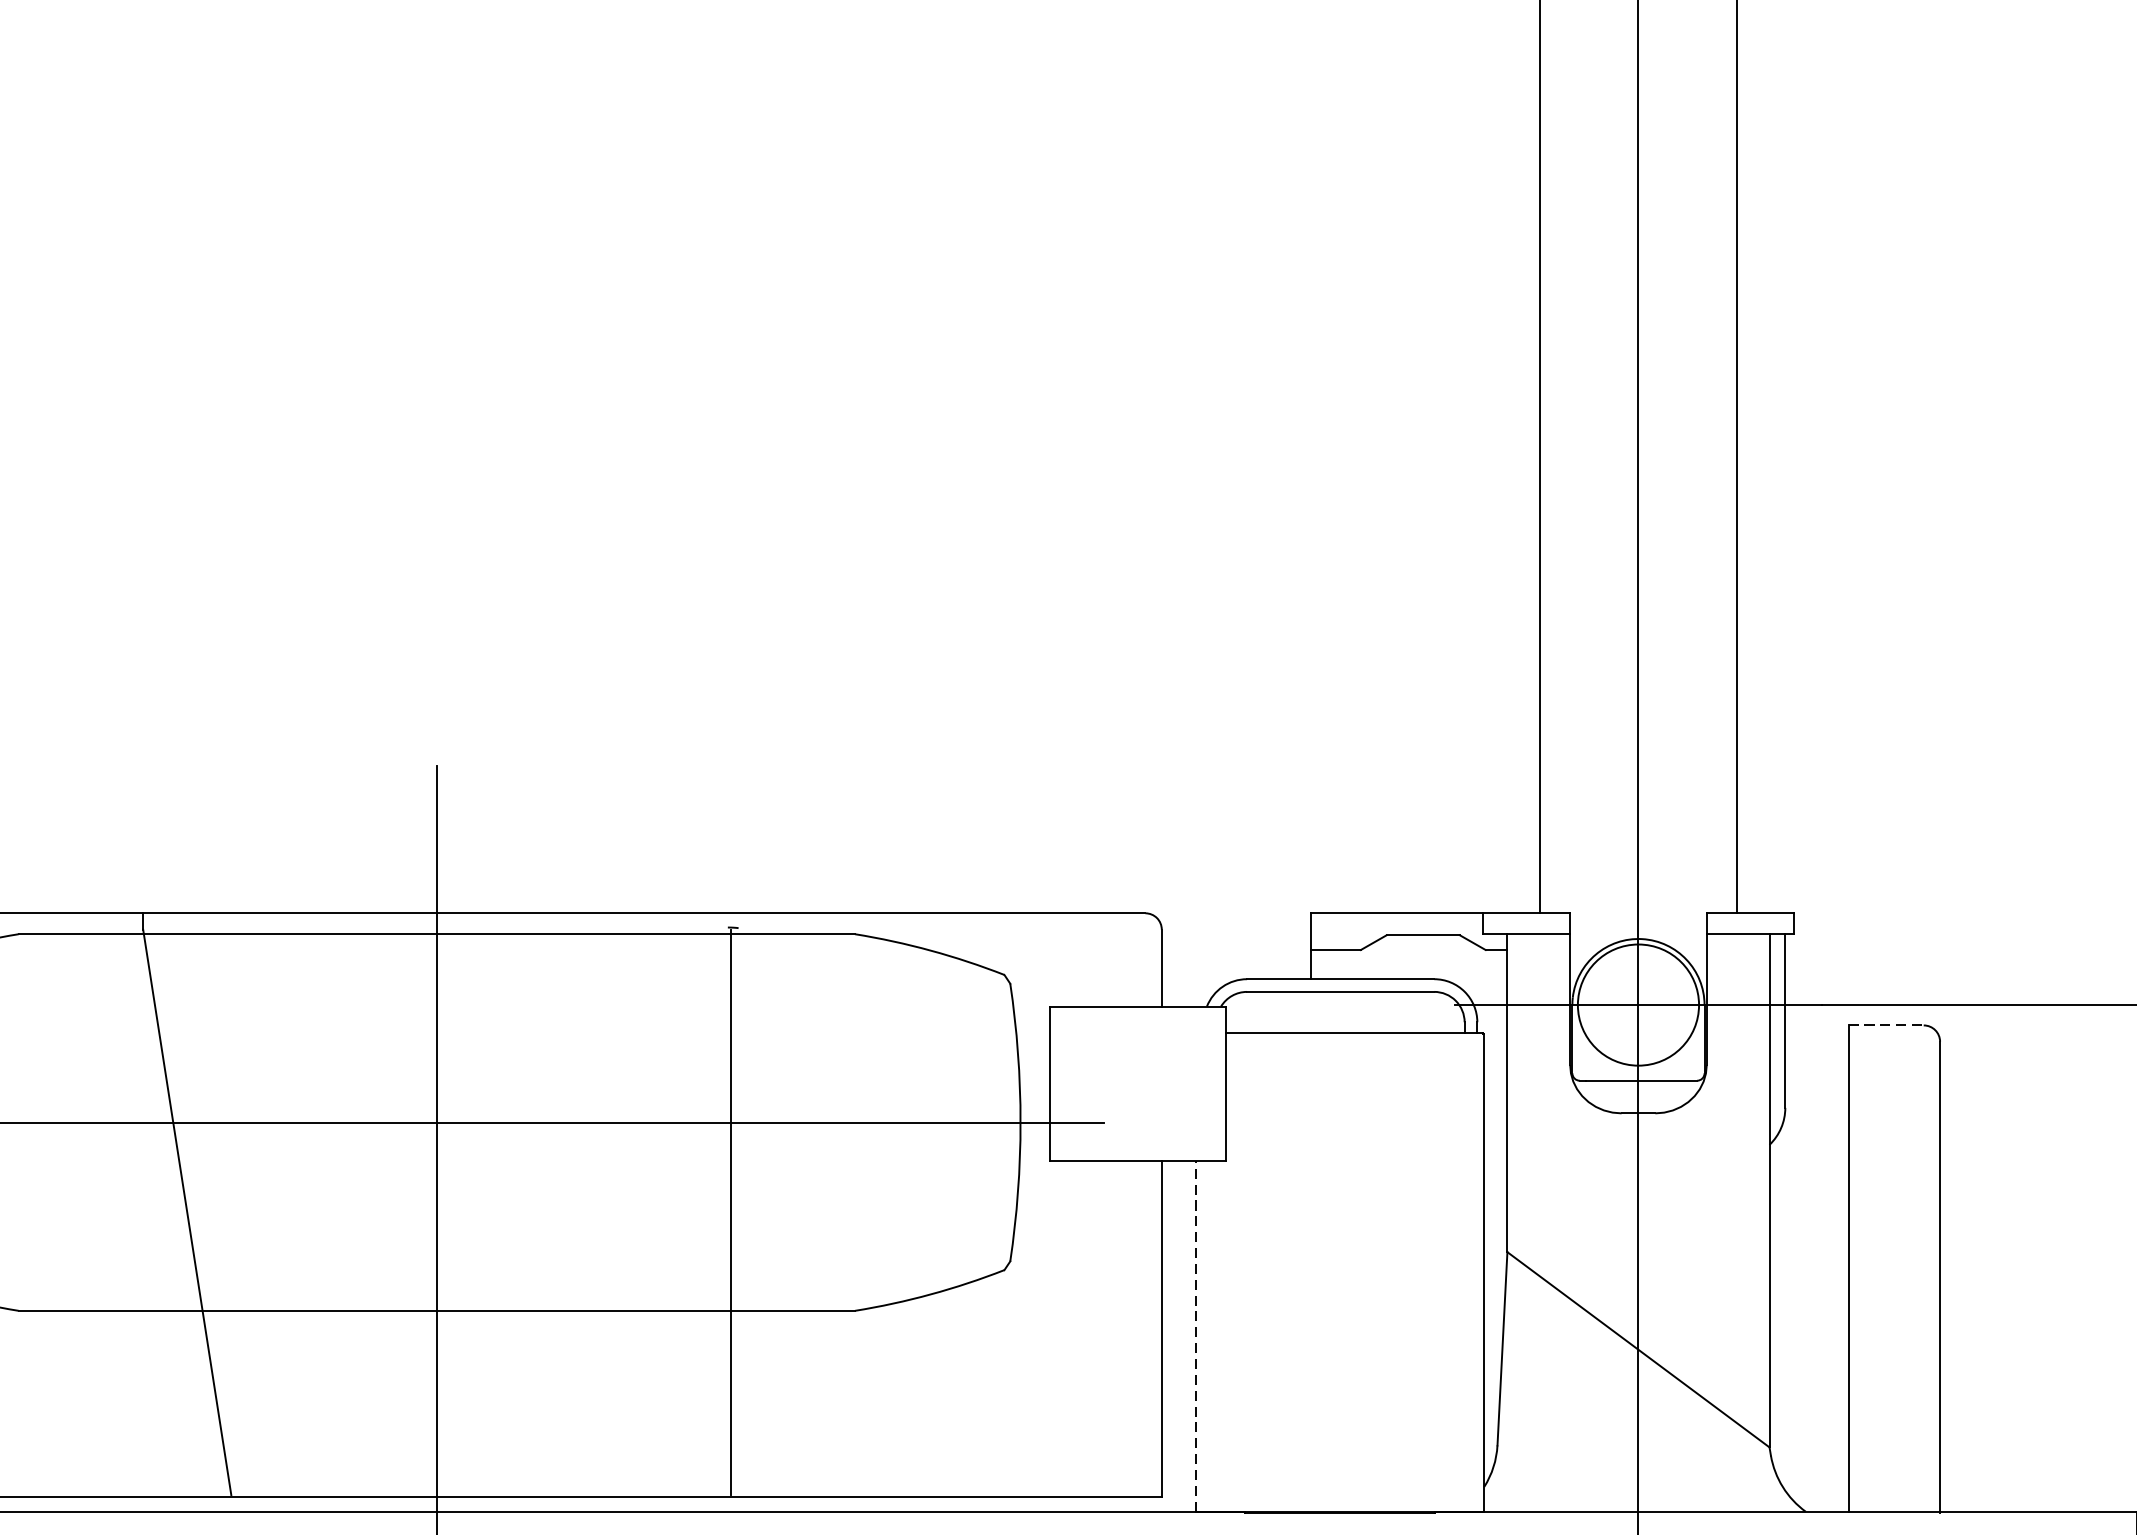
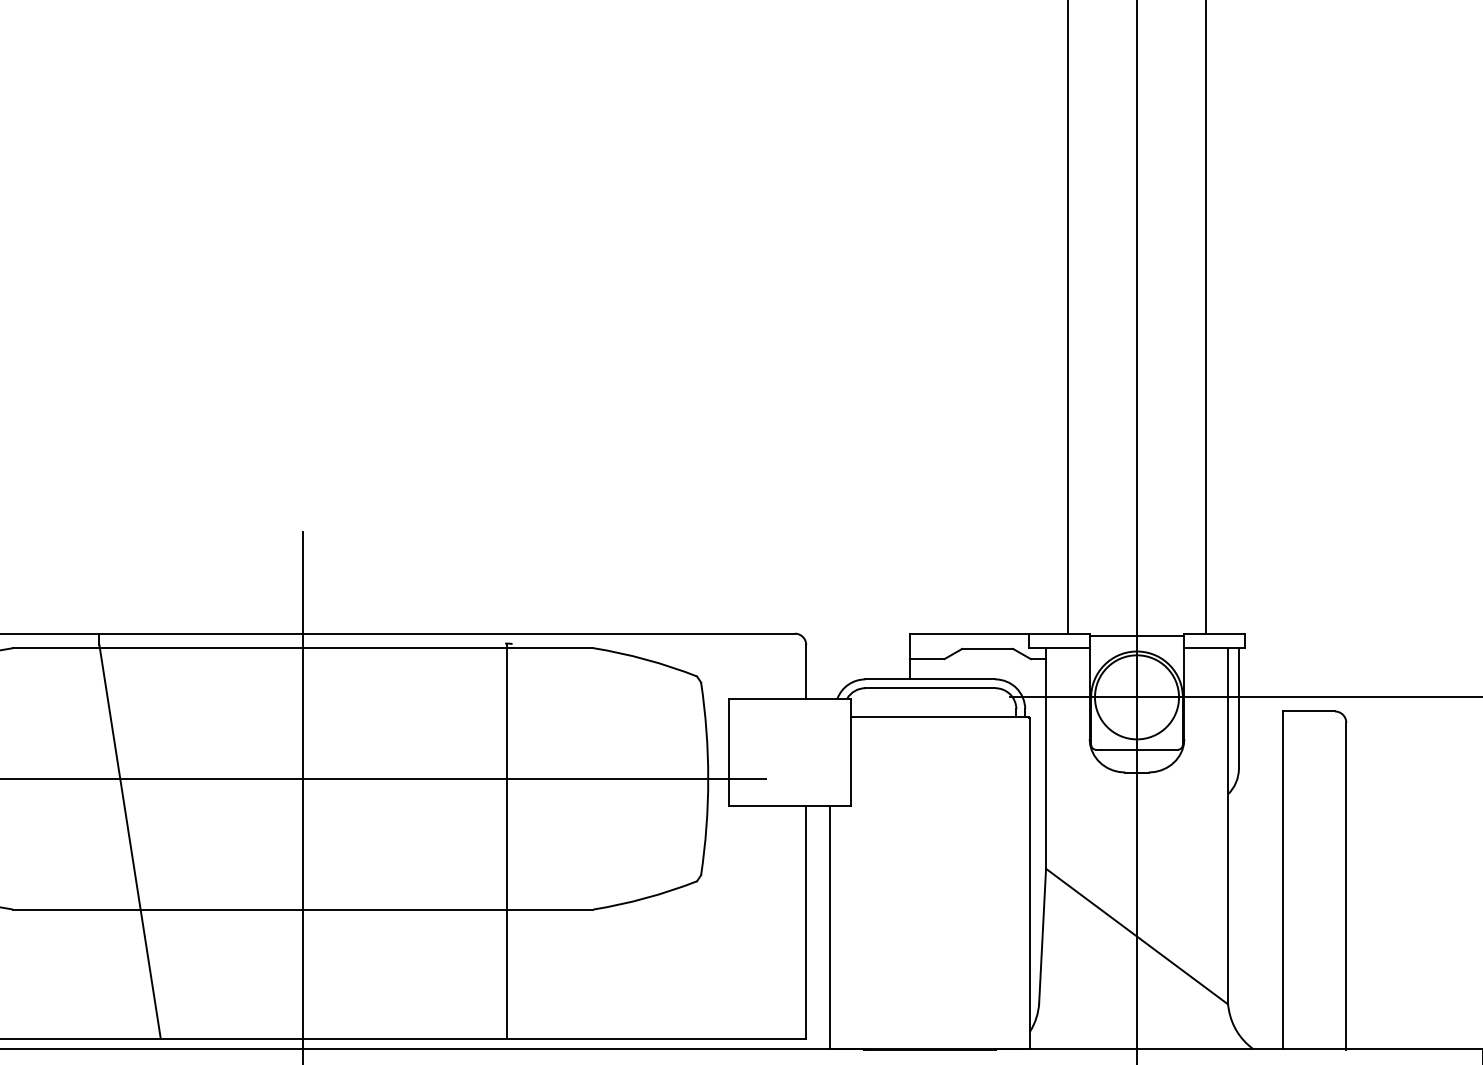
line: (1637, 917) -> (1136, 636), added
line: (1887, 1025) -> (1309, 711), dashed -> solid
line: (1195, 1336) -> (829, 927), dashed -> solid

